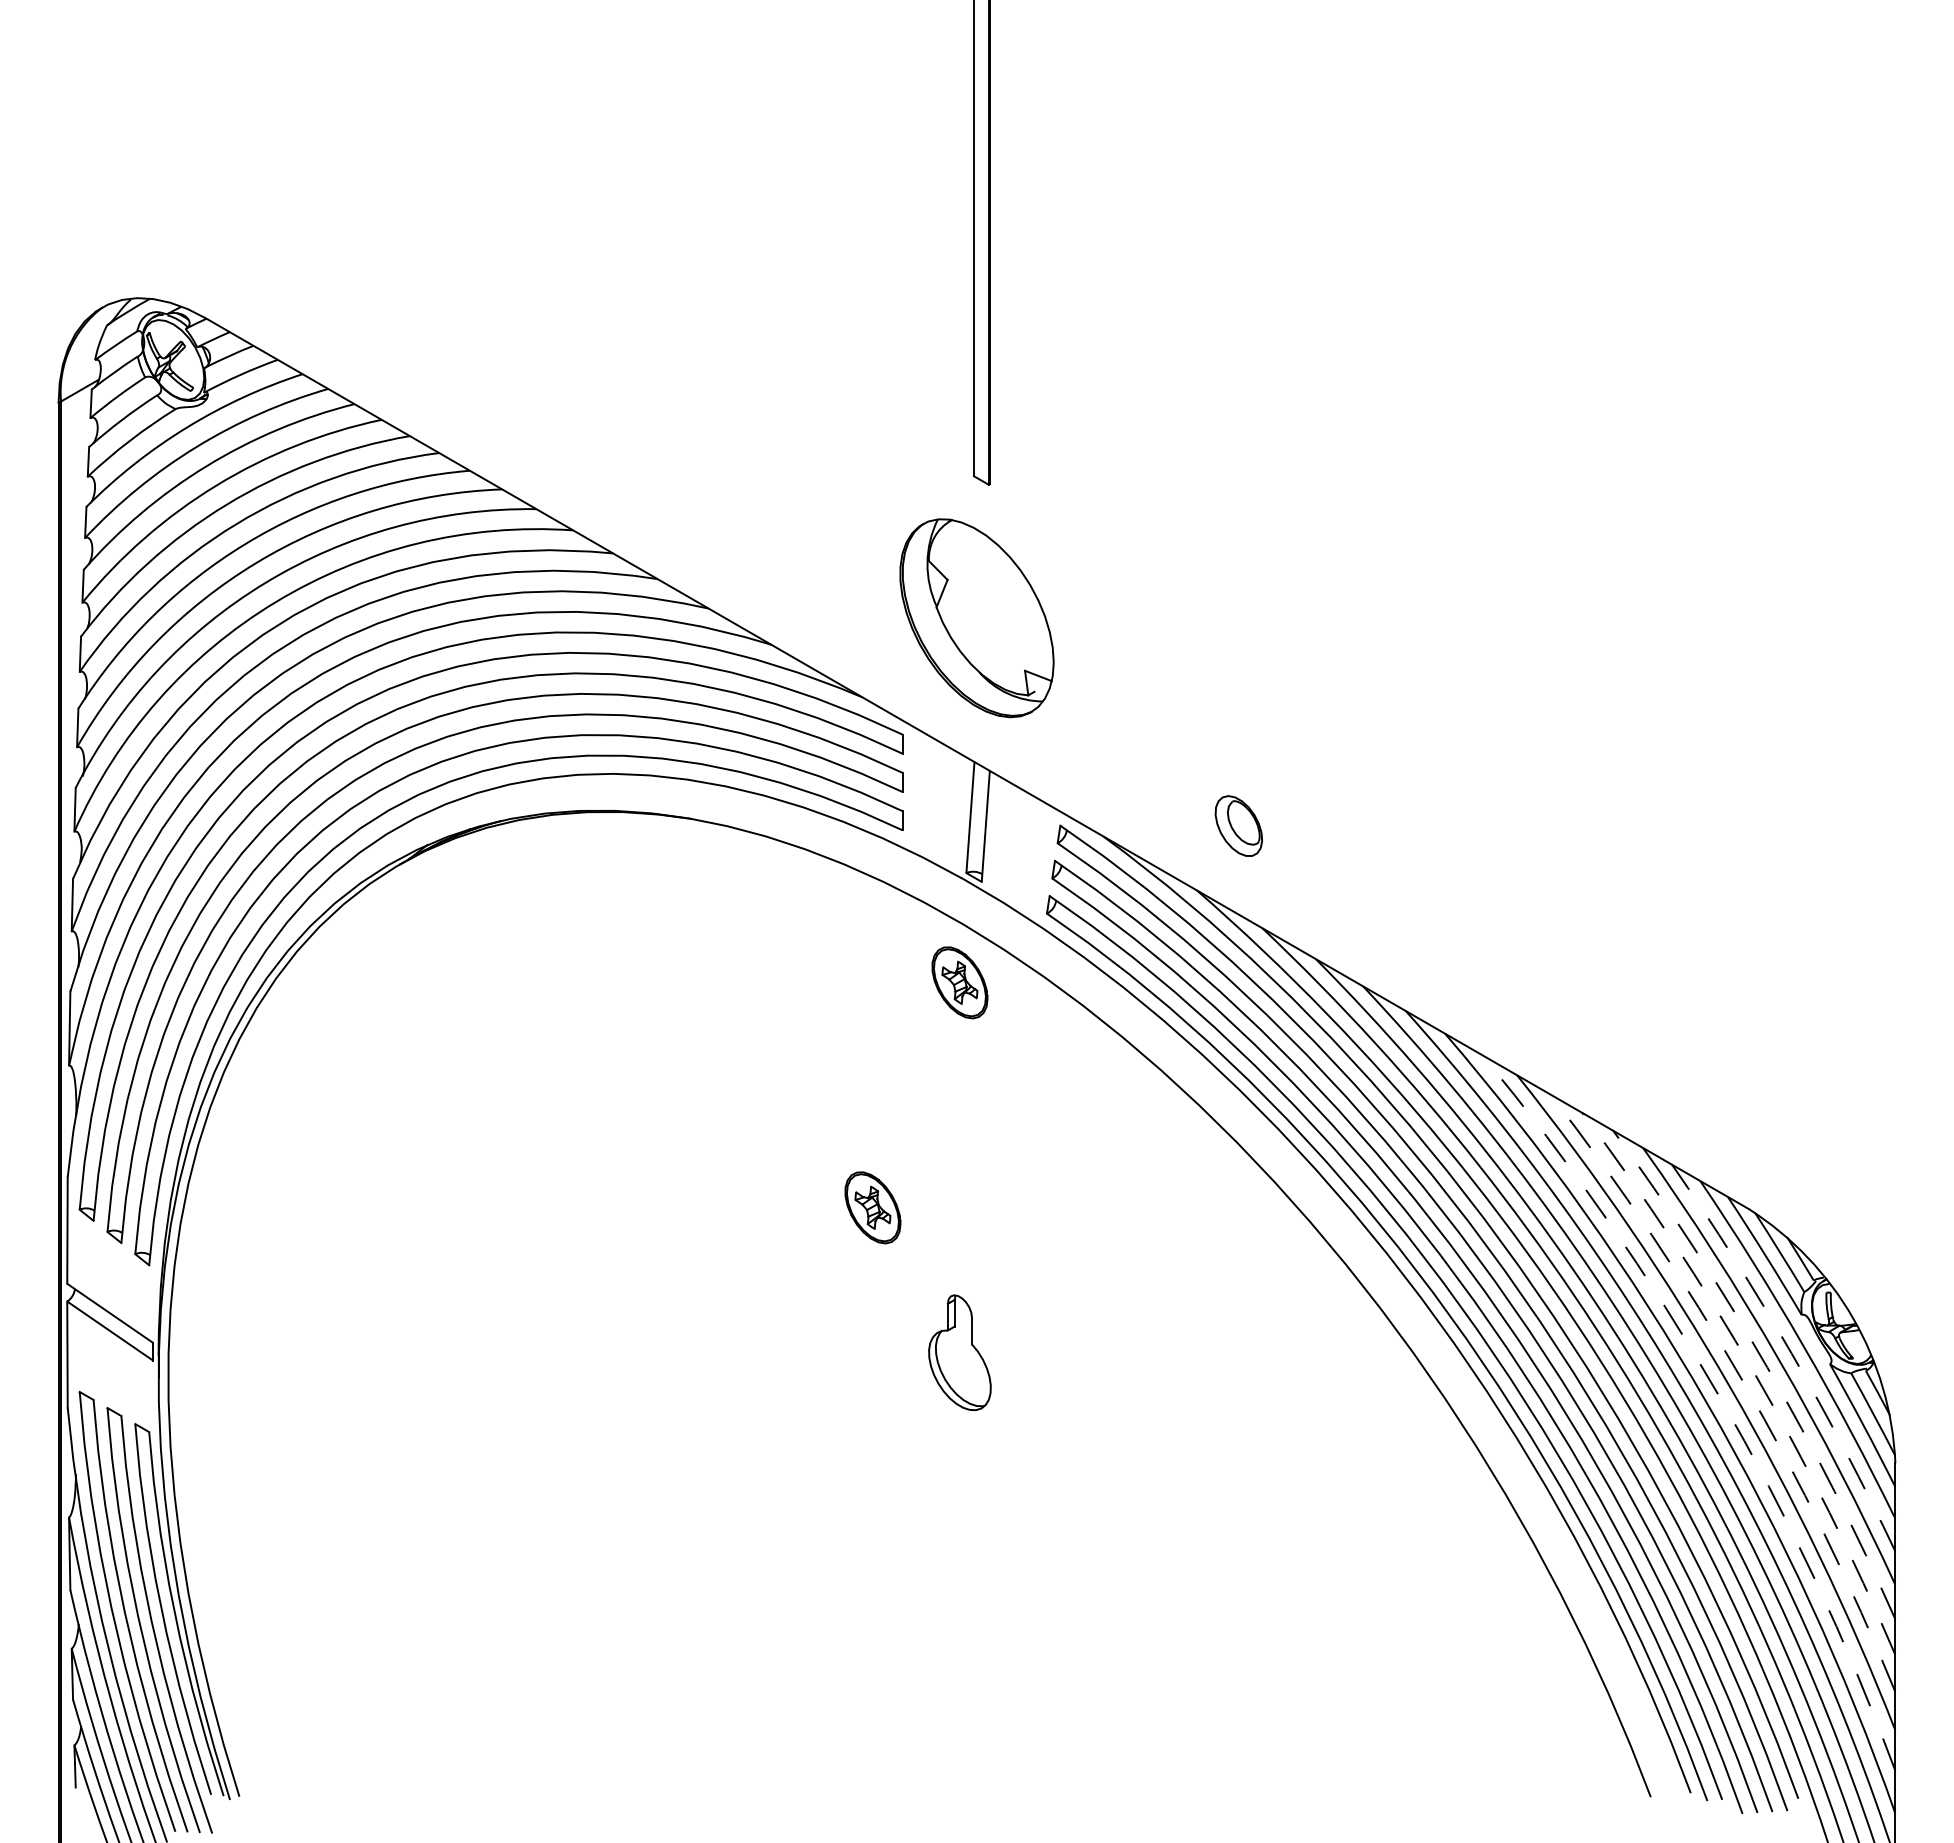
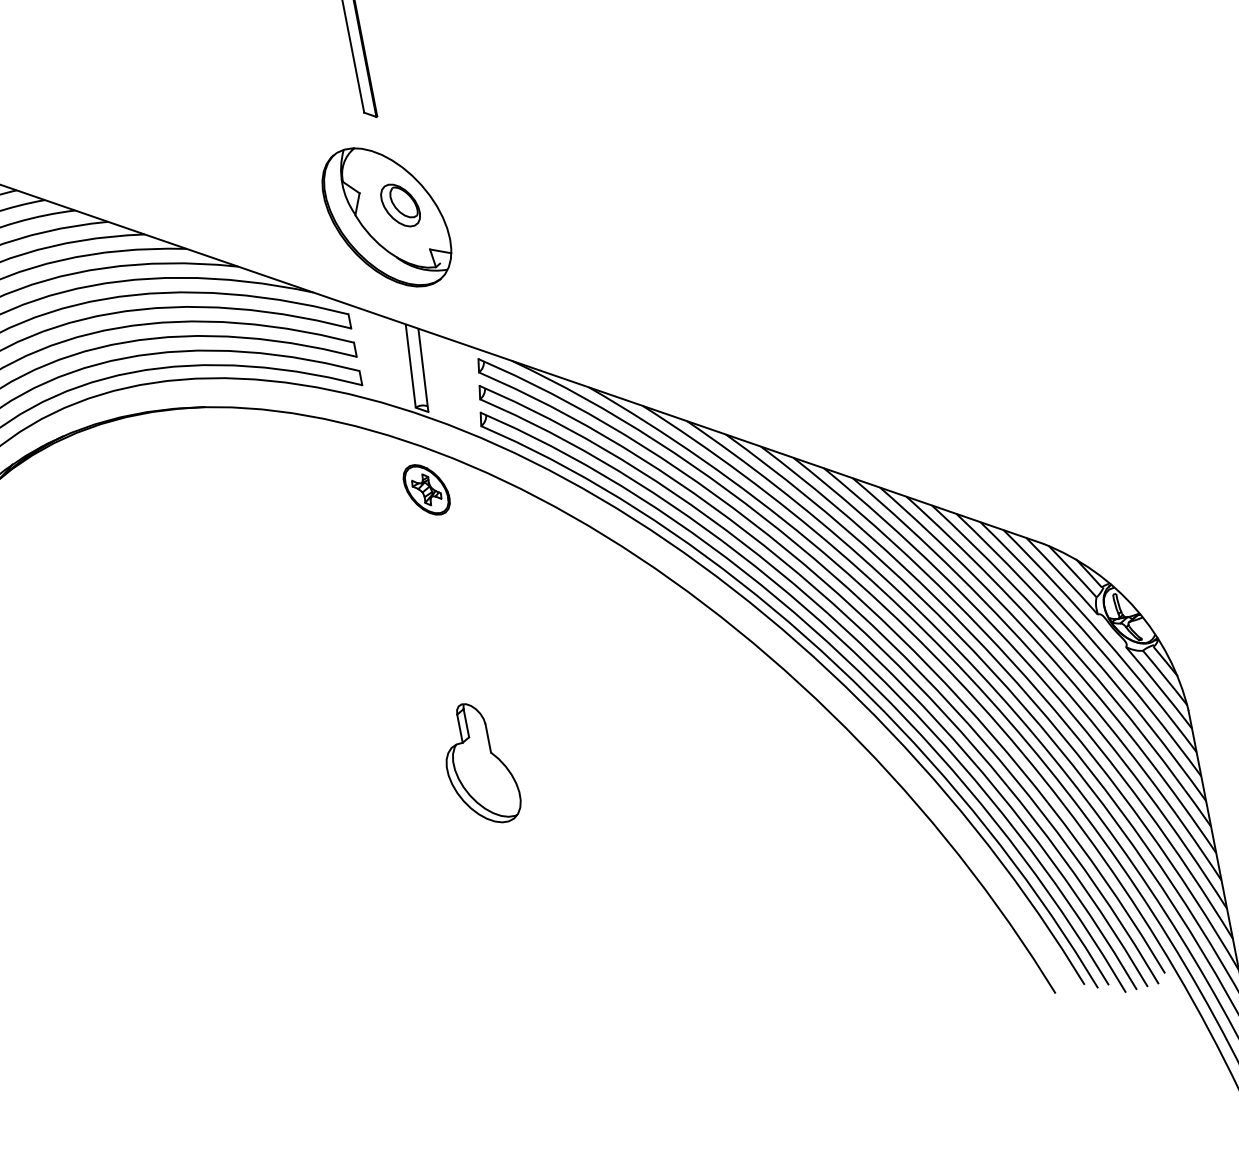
part: (1238, 825) -> (400, 205), moved
part: (872, 1207) -> (394, 668), removed
part: (959, 1352) -> (479, 763), size x1.43
arc: (1791, 1353) -> (1095, 644), dashed -> solid
arc: (1767, 1367) -> (1080, 658), dashed -> solid
arc: (1755, 1374) -> (1072, 665), dashed -> solid
arc: (1743, 1381) -> (1064, 672), dashed -> solid
arc: (1718, 1395) -> (1047, 686), dashed -> solid

